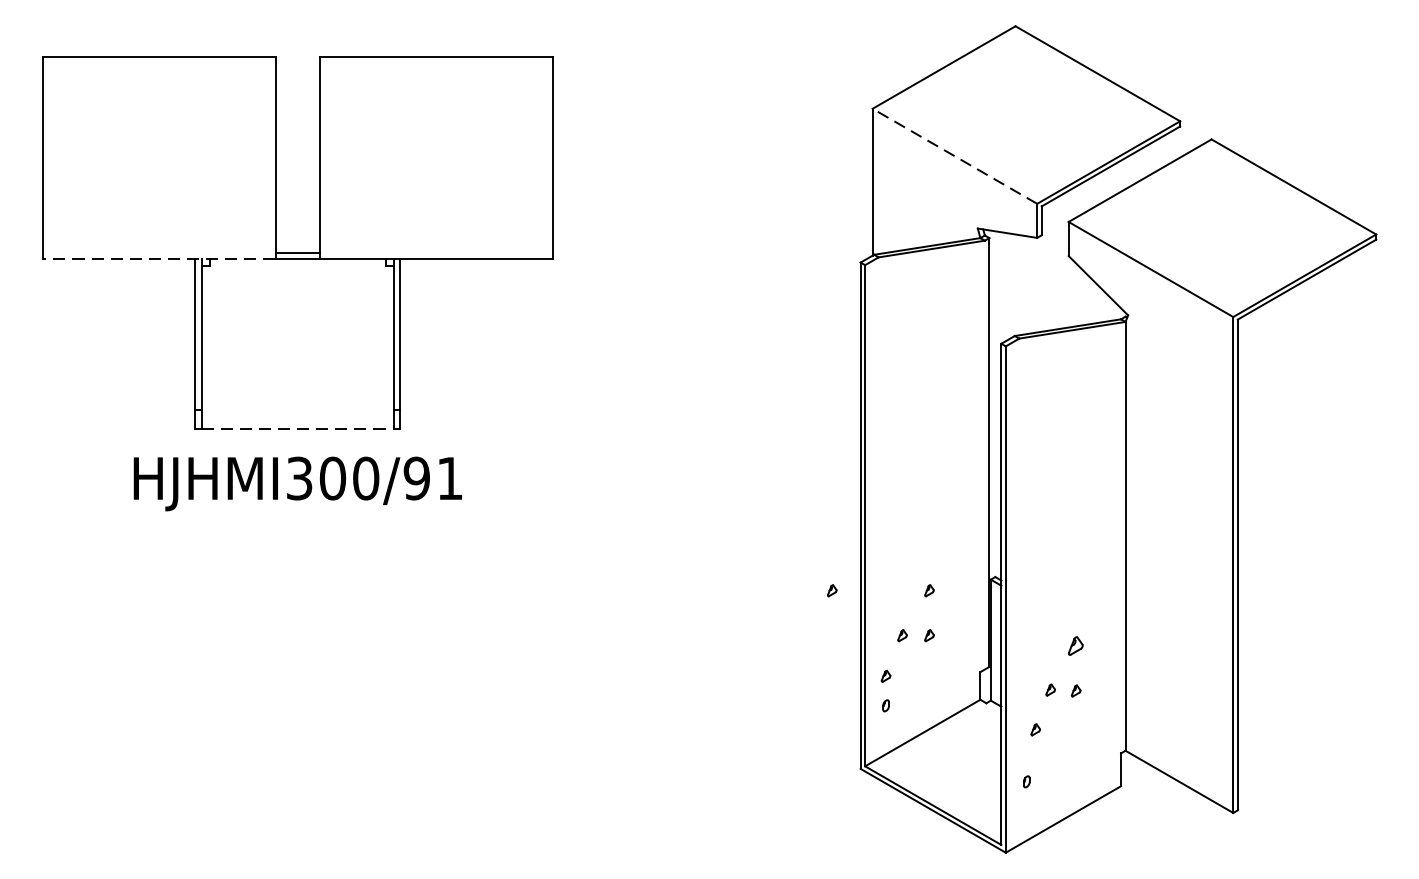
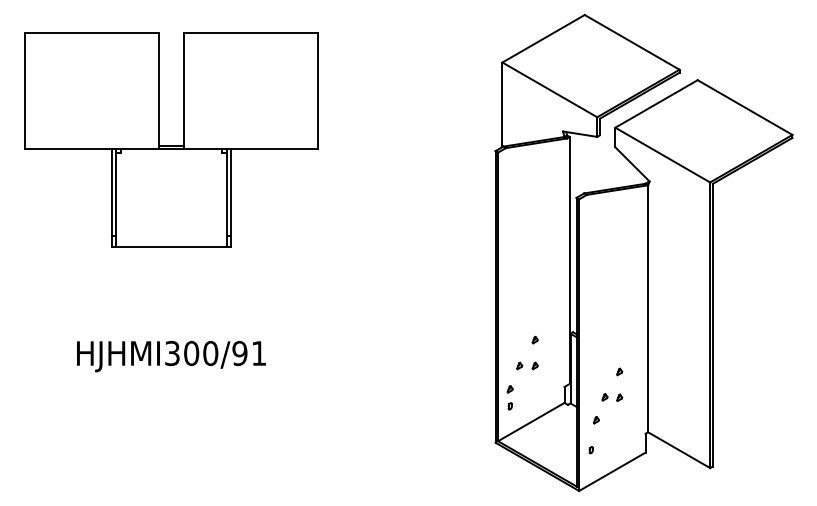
line: (954, 155) -> (549, 89), dashed -> solid
line: (159, 259) -> (91, 149), dashed -> solid
line: (297, 428) -> (171, 246), dashed -> solid
text: (297, 483) -> (171, 356), moved
part: (831, 589) -> (478, 339), removed
part: (1075, 645) -> (619, 371), size x0.62

